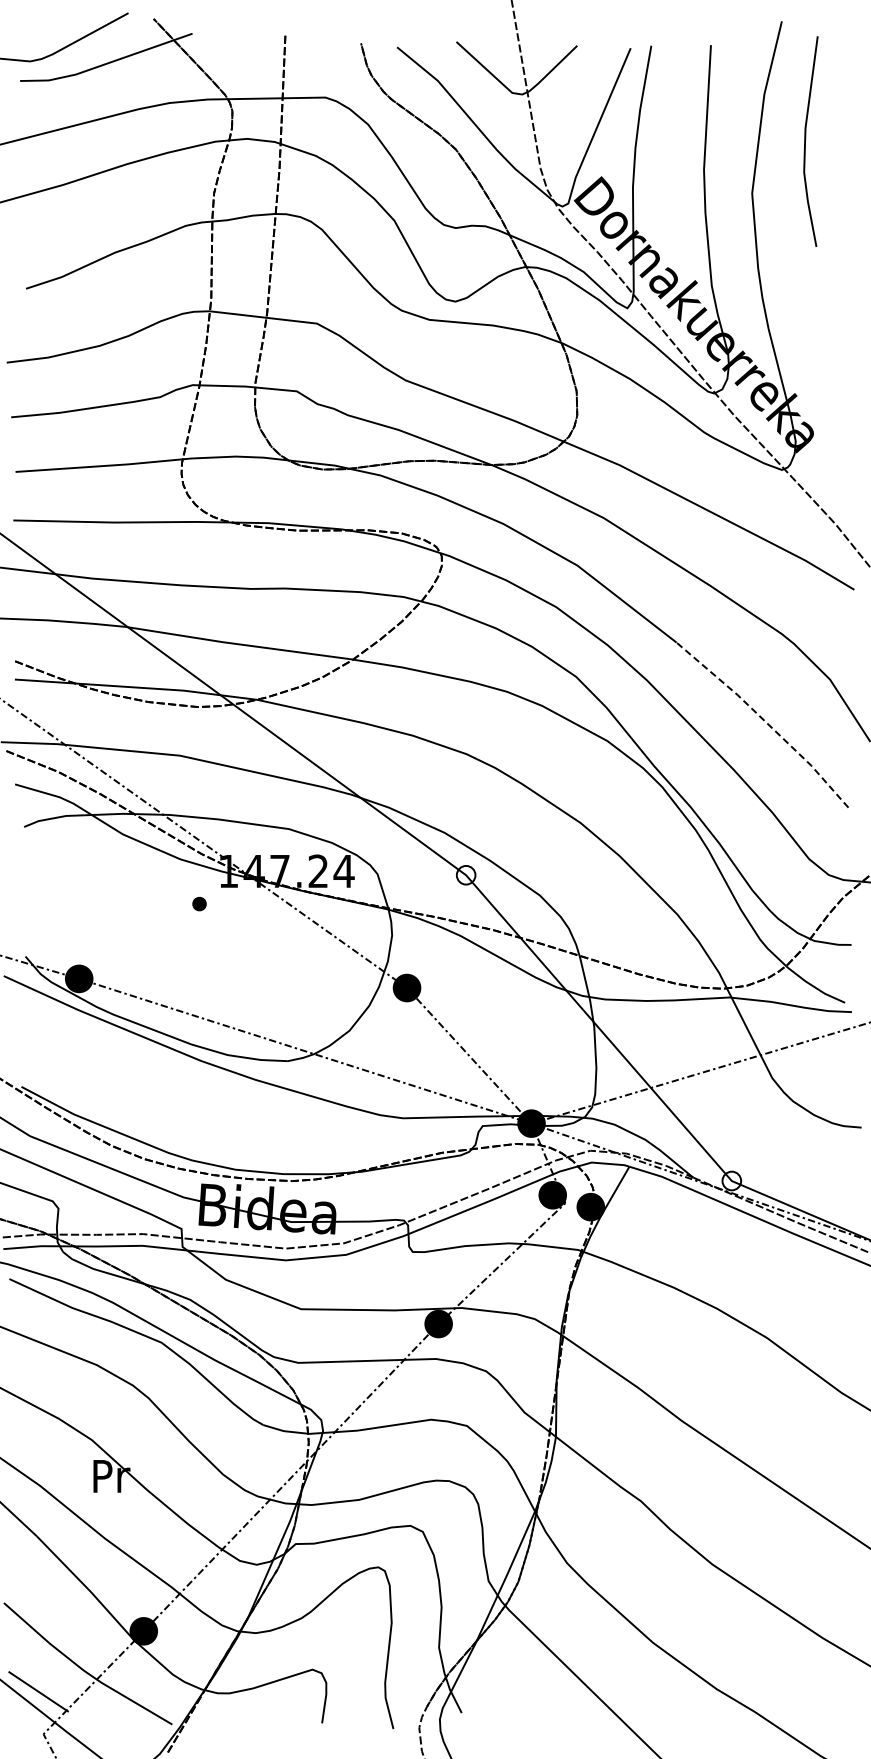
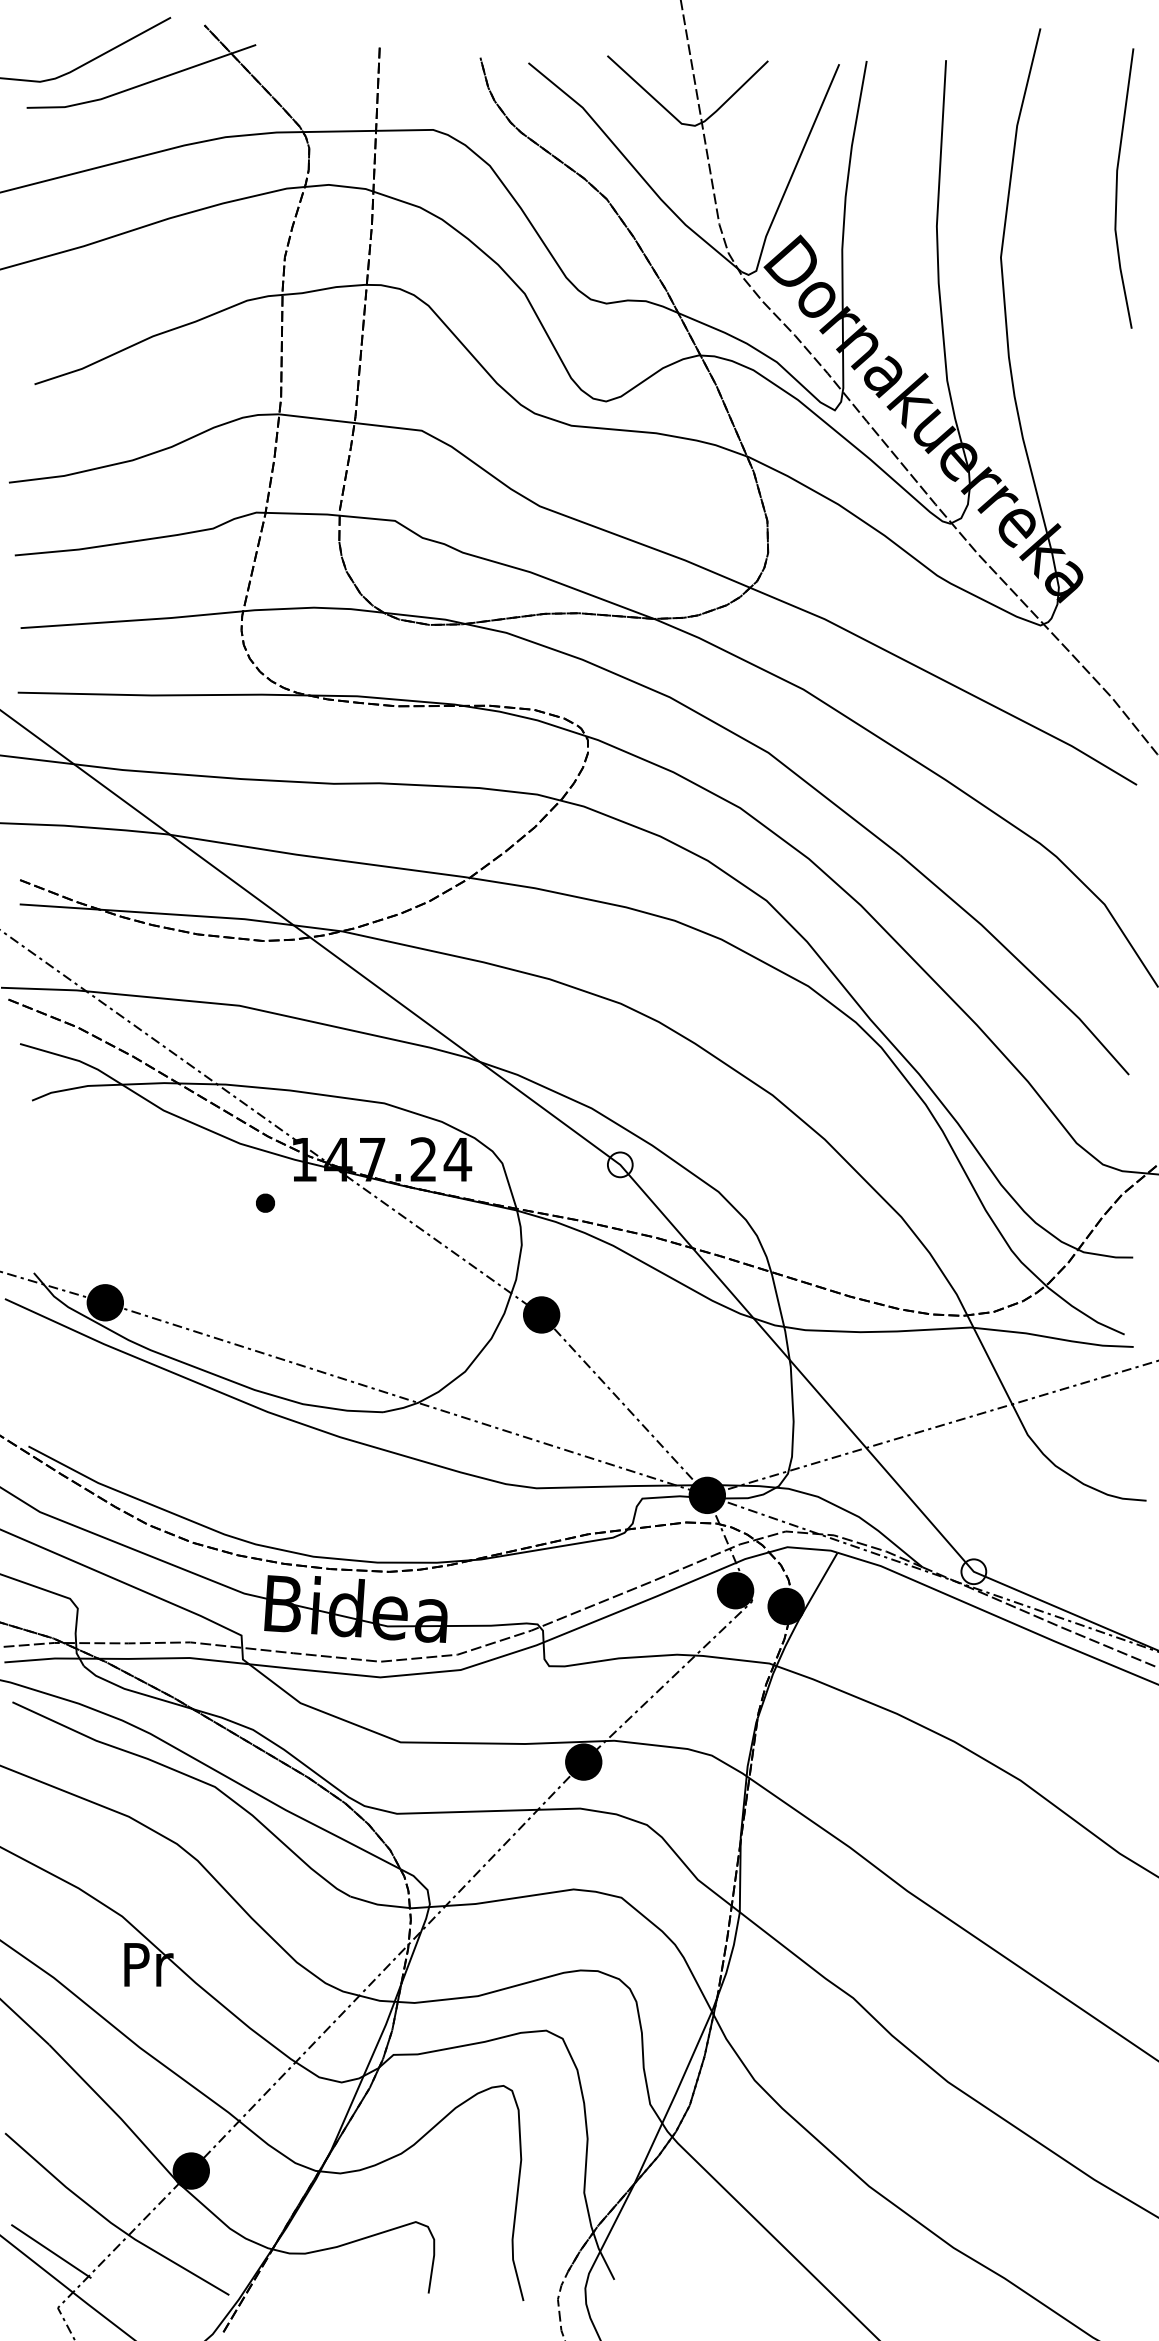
line: (806, 139) -> (1118, 185), moved
line: (765, 721) -> (1018, 960), dashed -> solid

